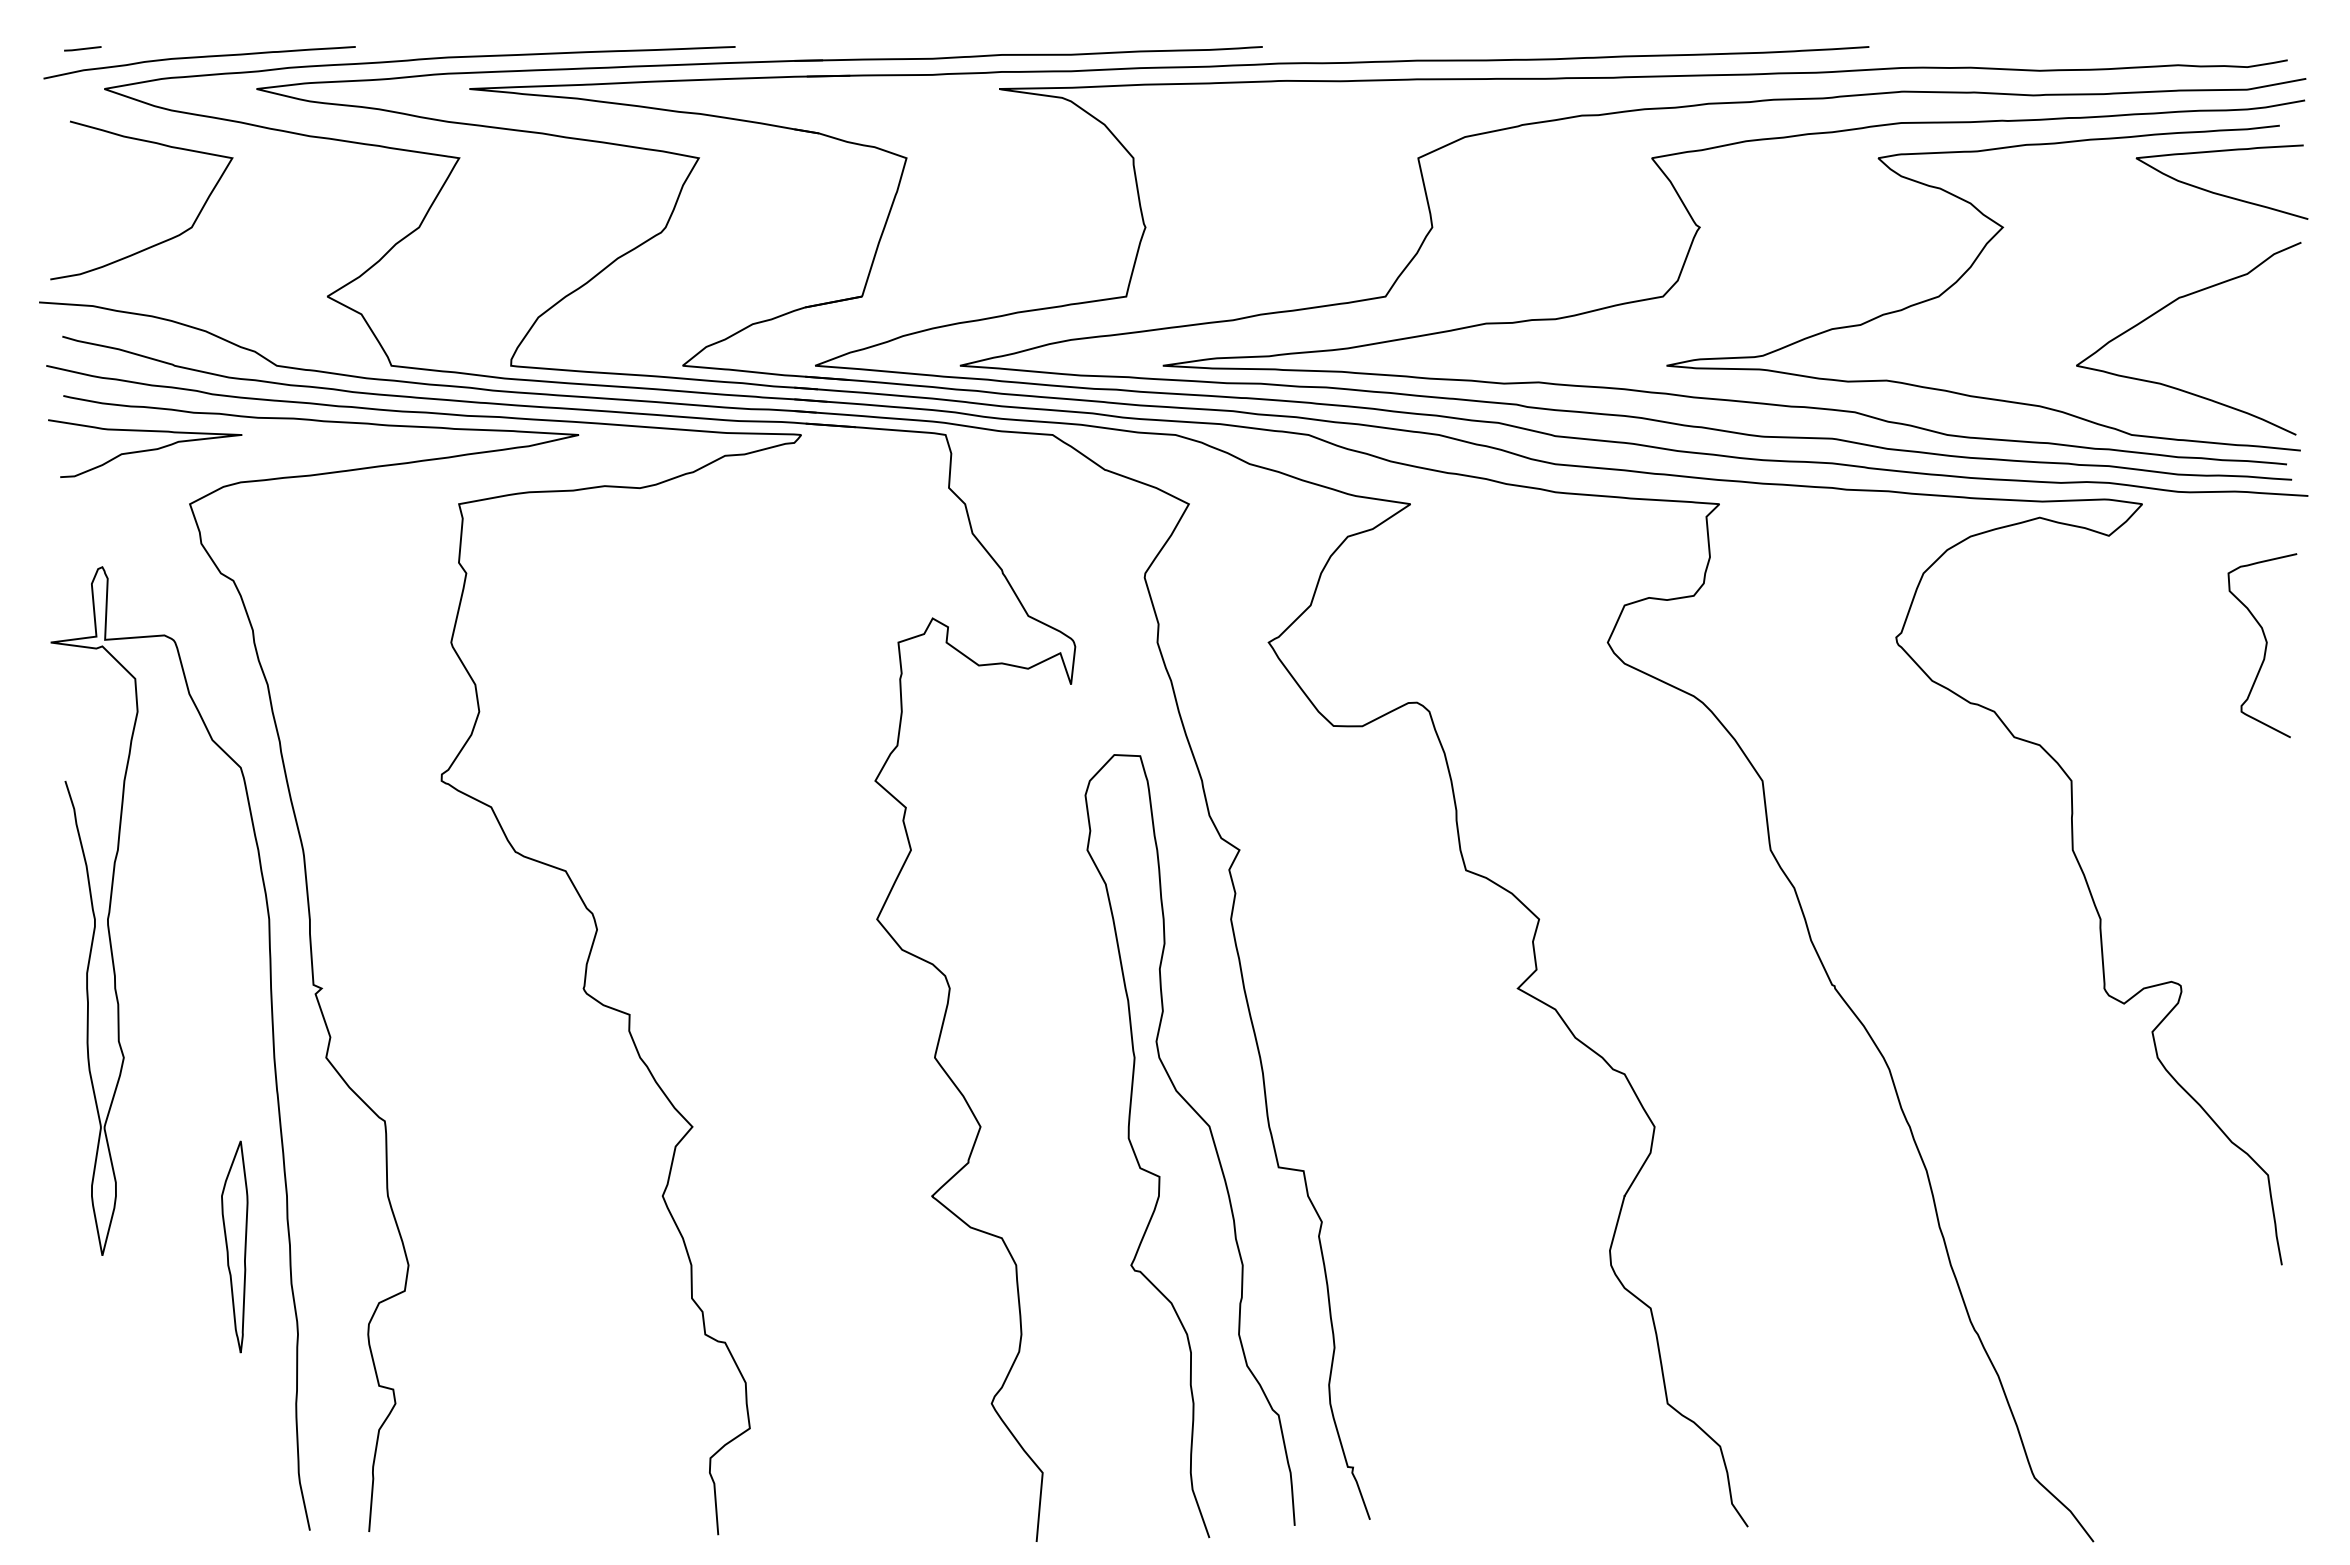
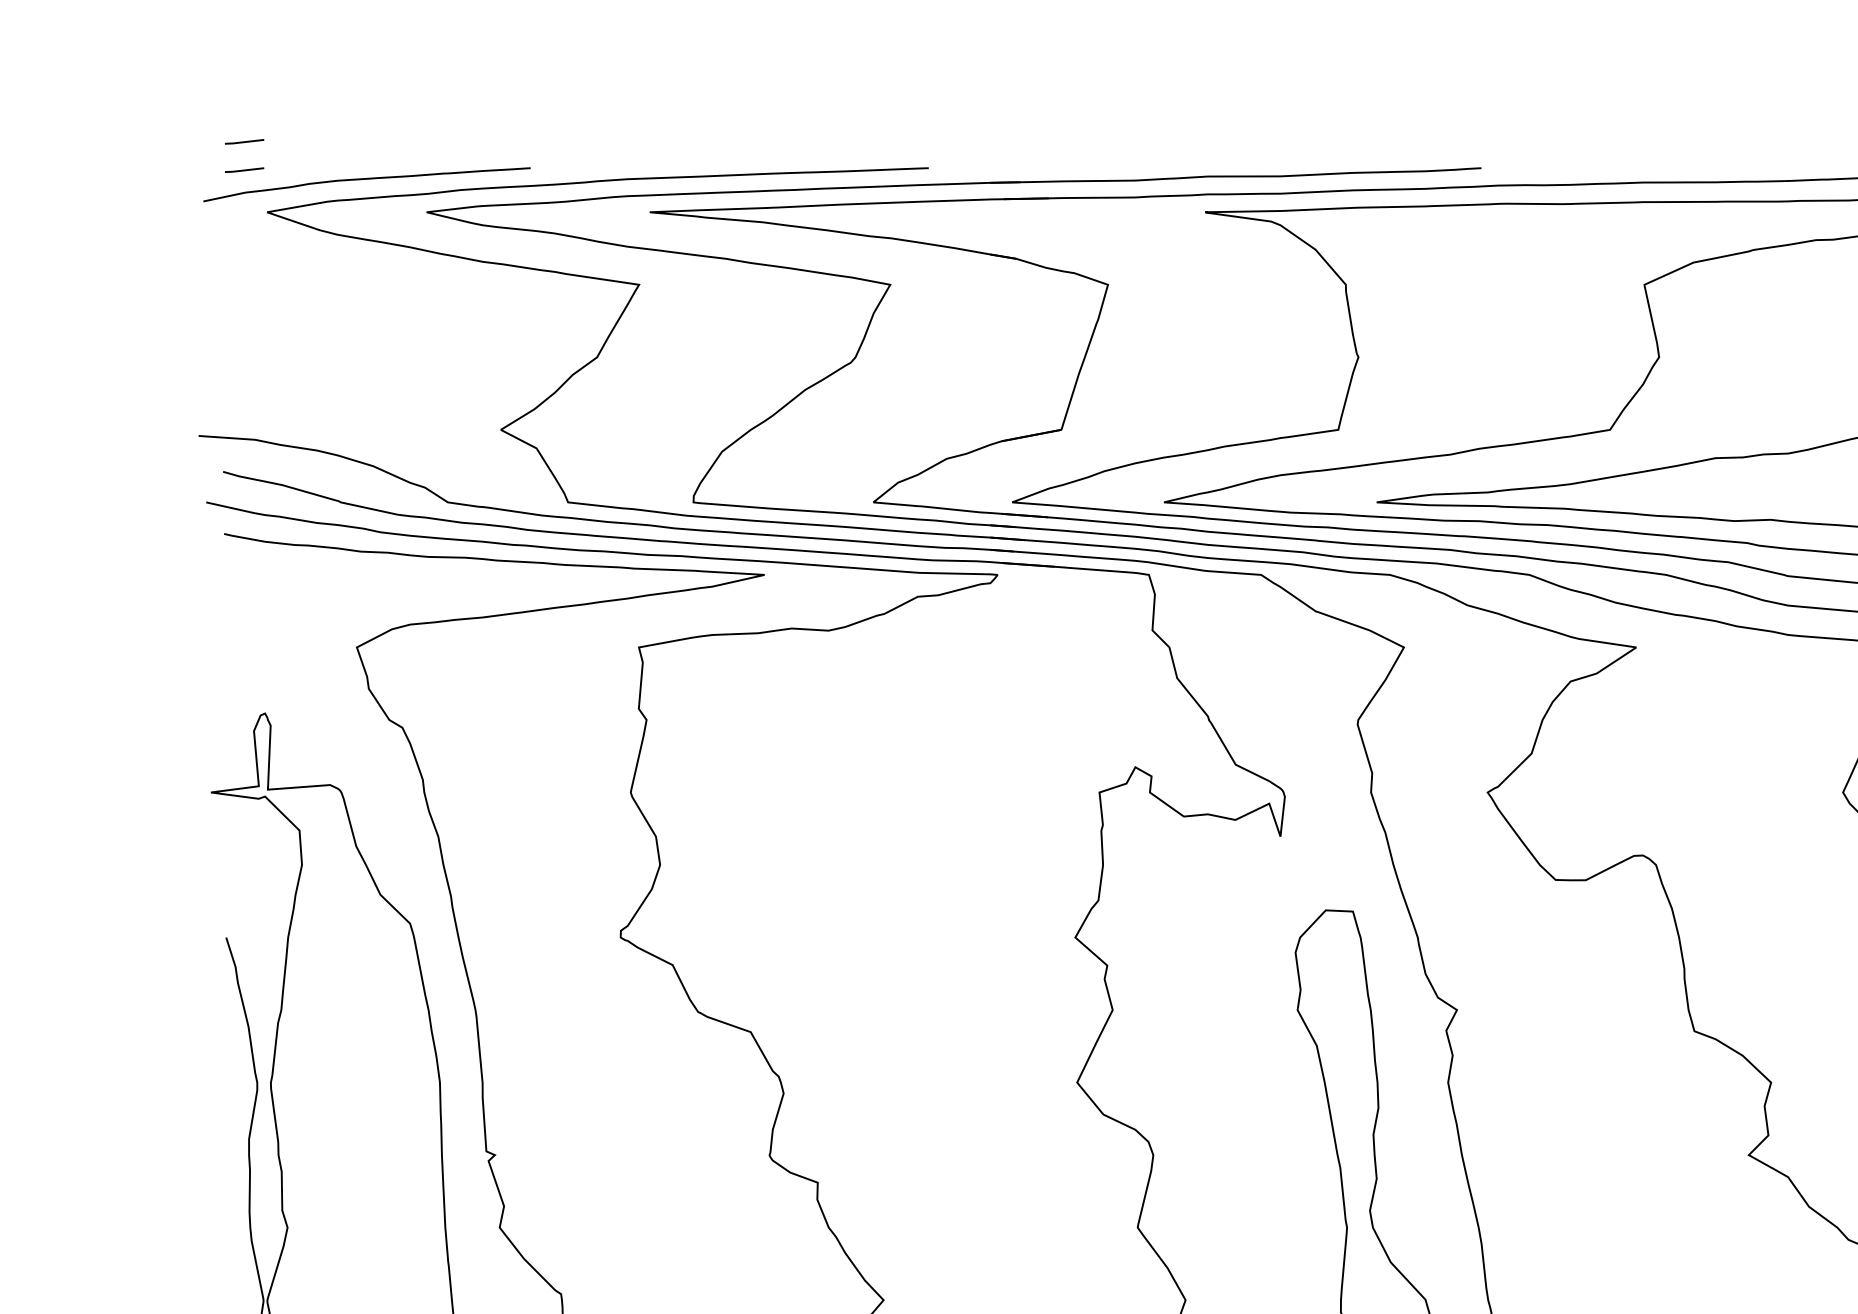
line: (82, 21) -> (244, 141), added
curve: (156, 243) -> (321, 374), removed
curve: (145, 449) -> (310, 590), removed

